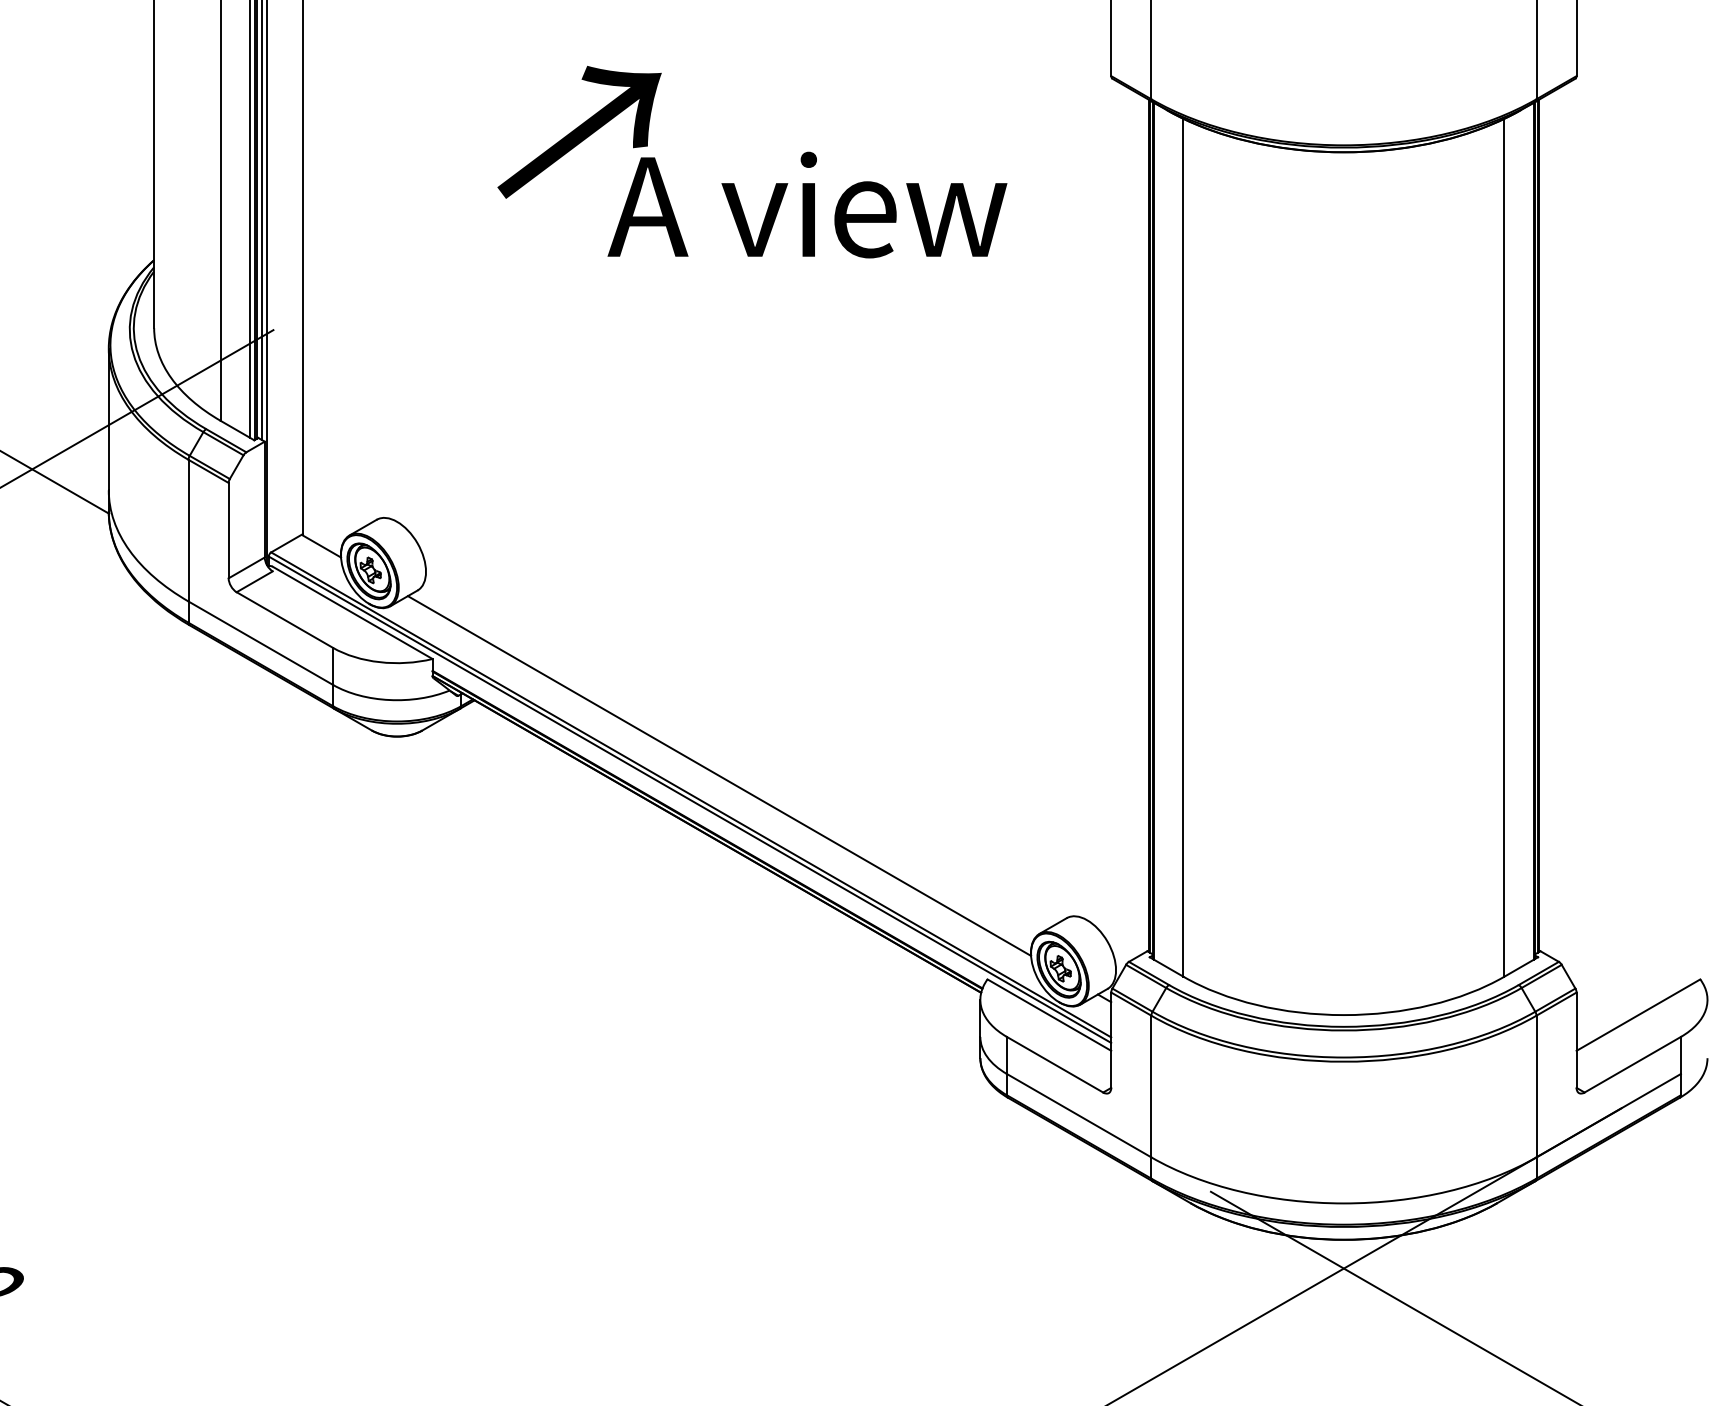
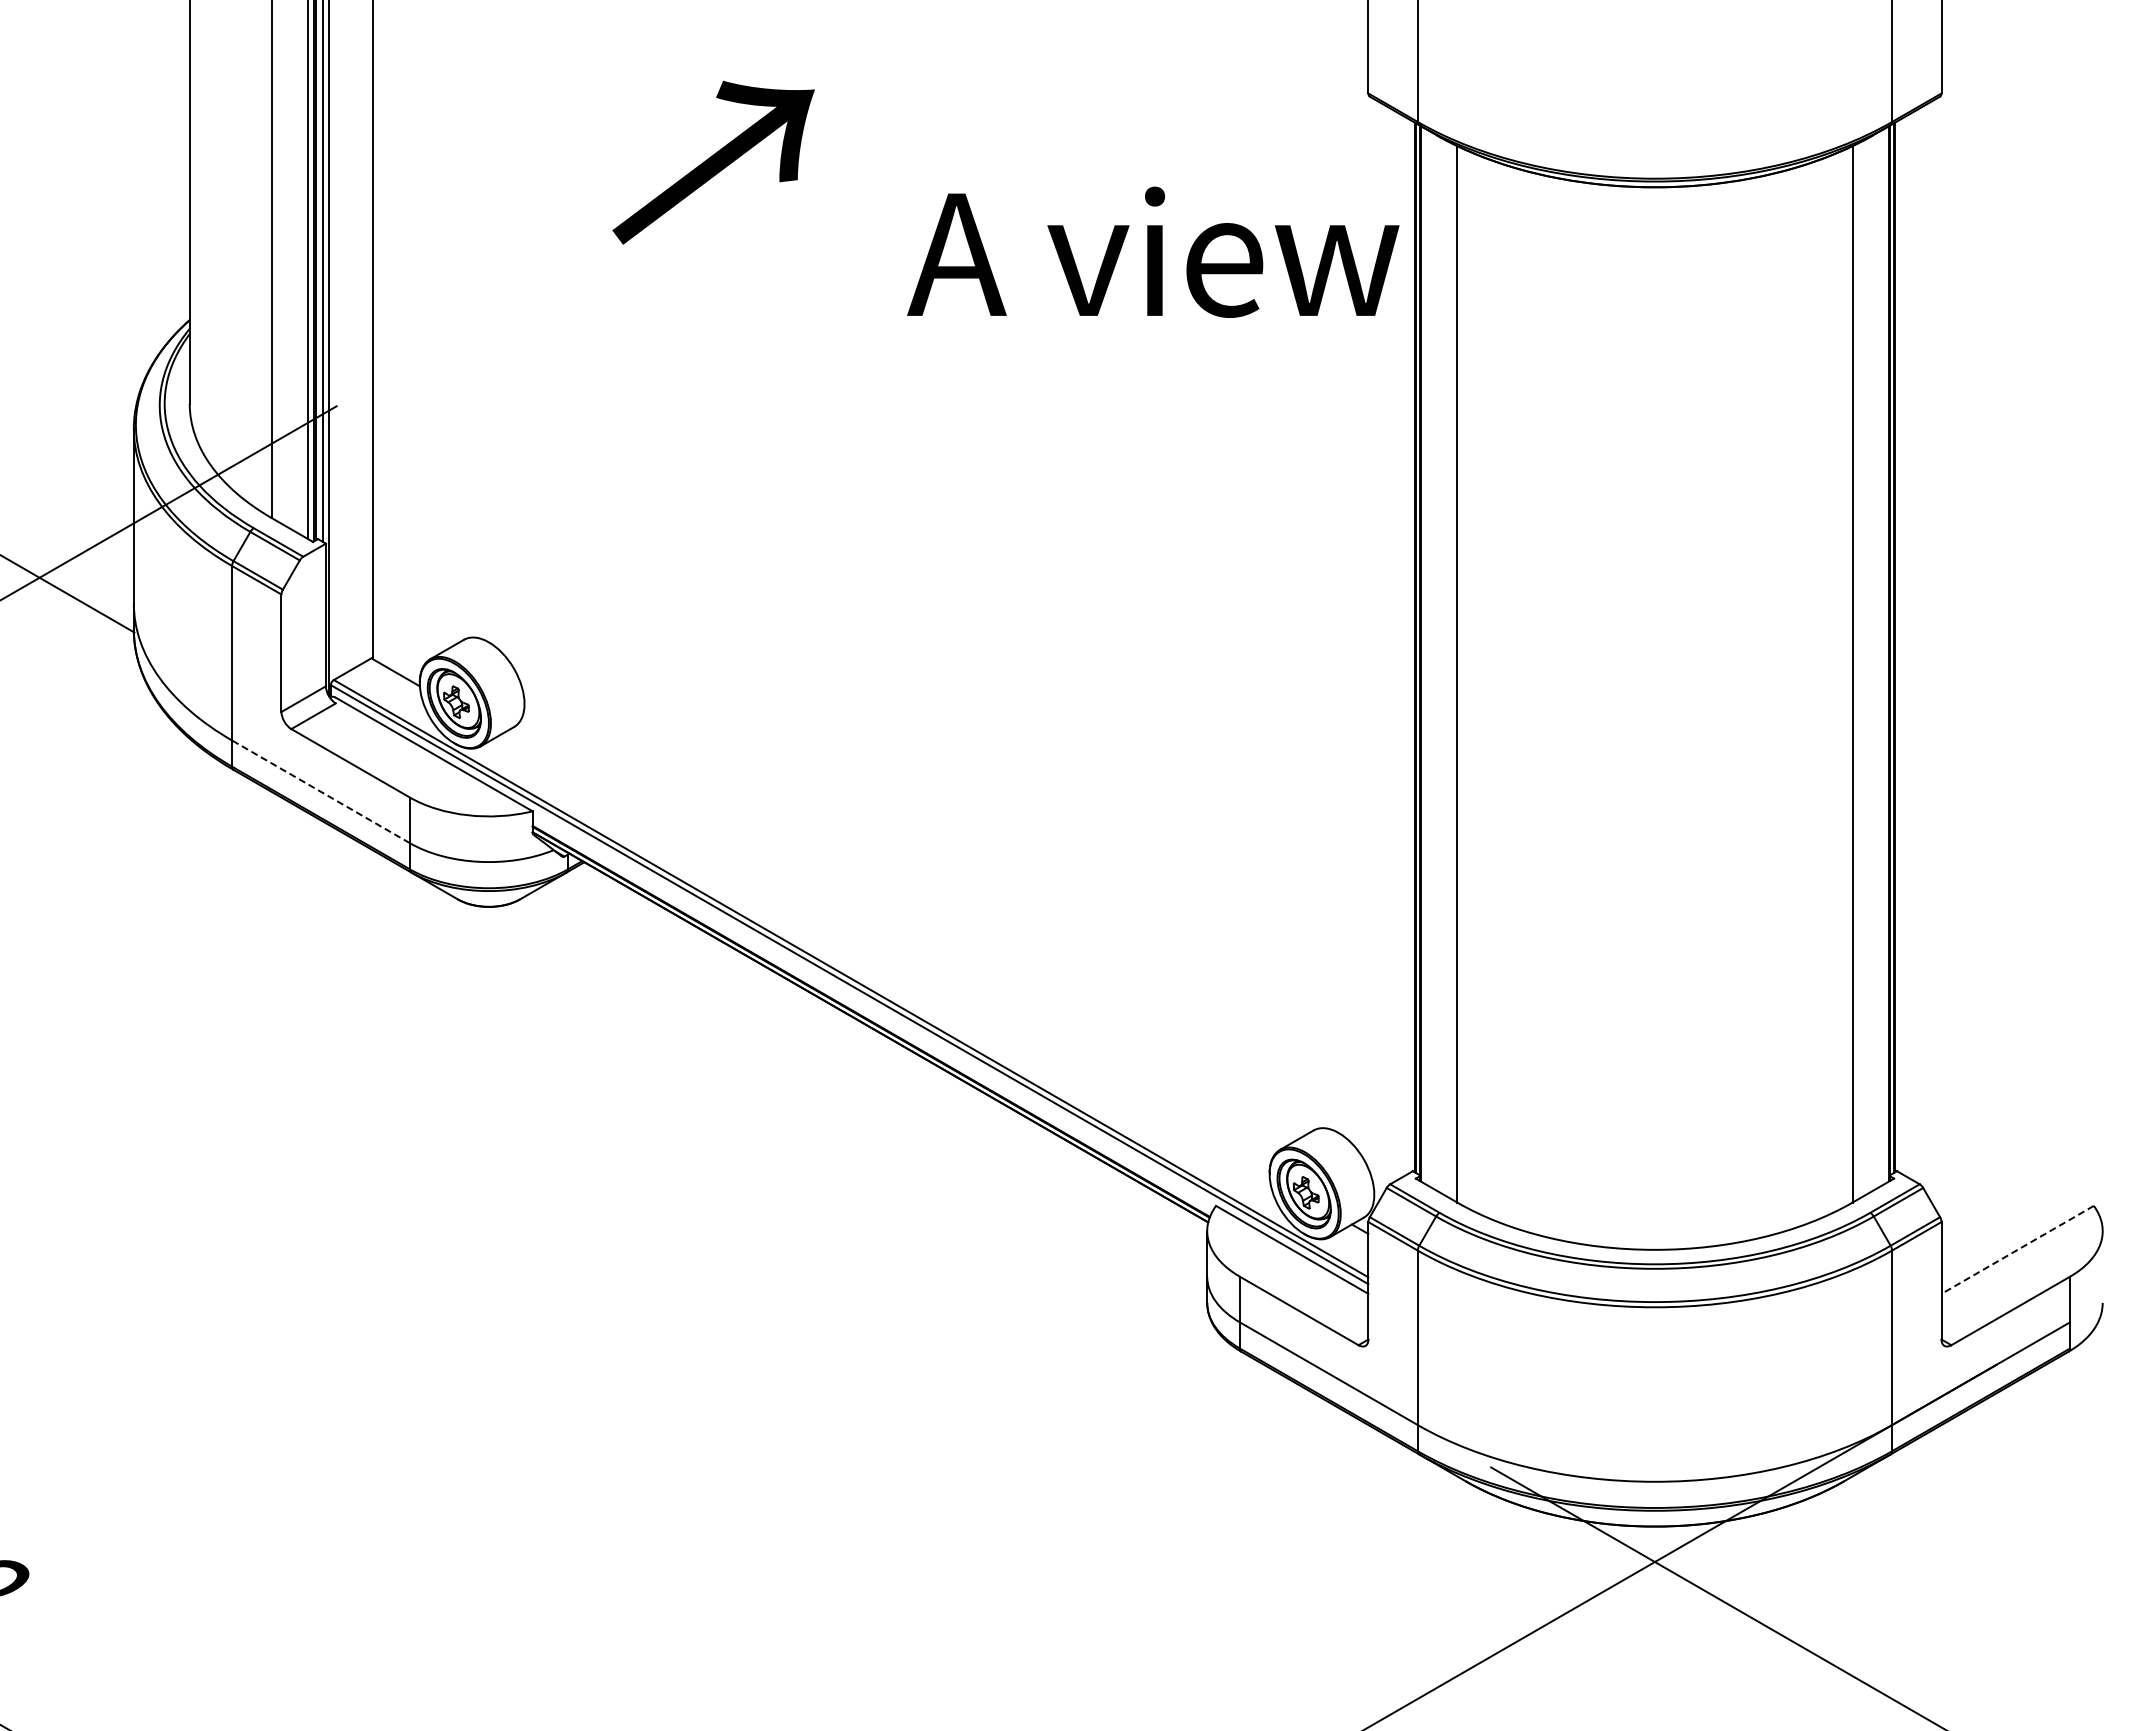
text: (807, 204) -> (1153, 251), moved
line: (261, 642) -> (321, 791), solid -> dashed
line: (719, 775) -> (885, 954), removed
line: (1638, 1014) -> (2017, 1249), solid -> dashed

